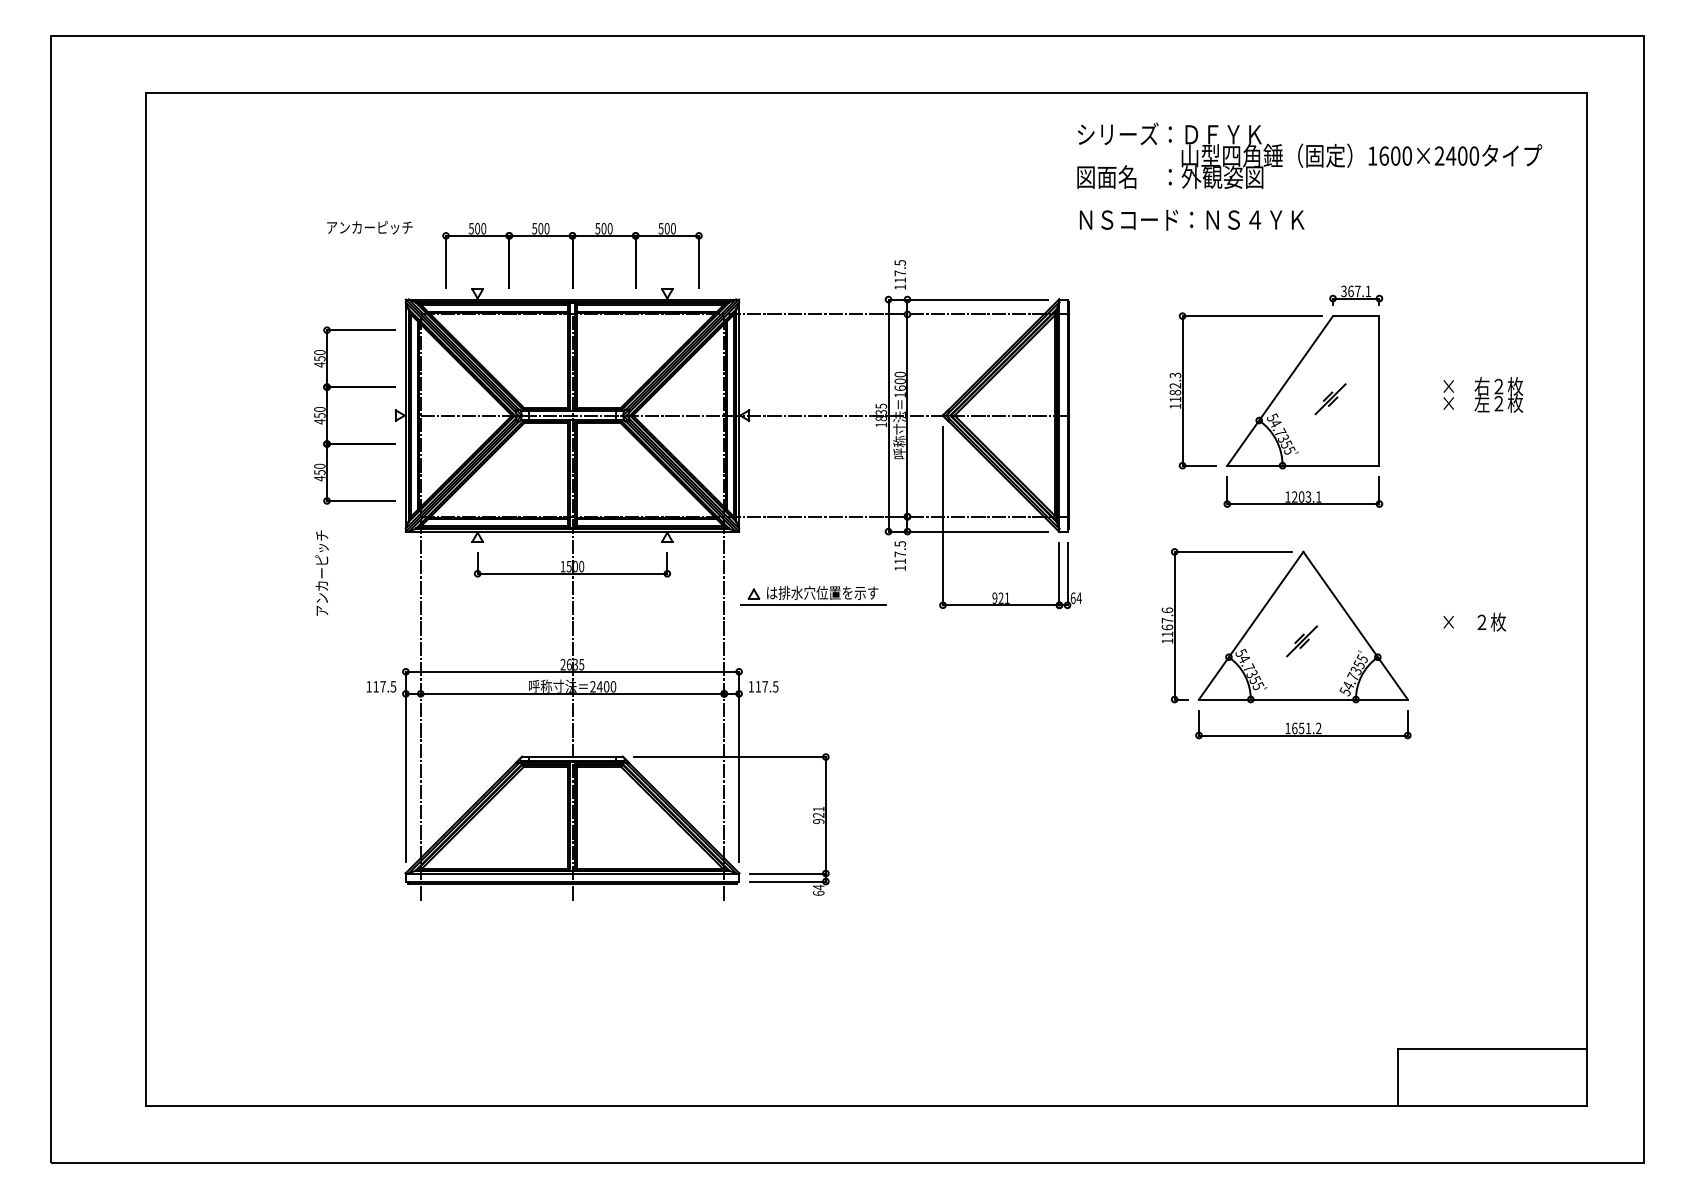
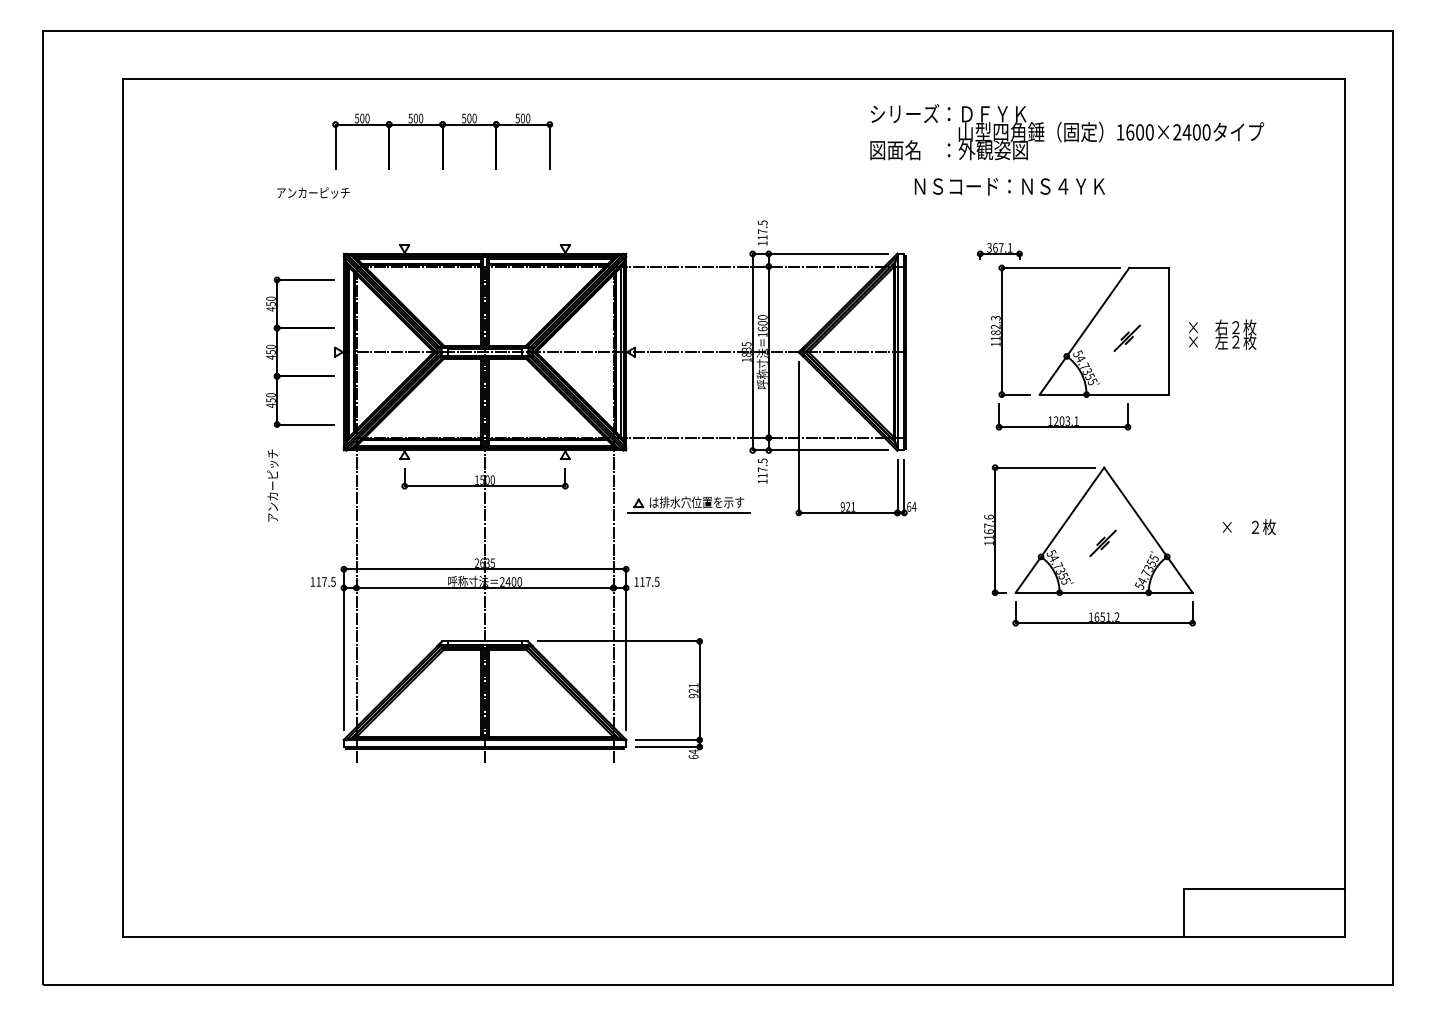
text: (1309, 155) -> (1067, 131), moved
part: (572, 255) -> (442, 141), moved
part: (1356, 295) -> (1000, 251), moved
text: (1483, 394) -> (1222, 334), moved
part: (1303, 491) -> (1063, 416), moved

